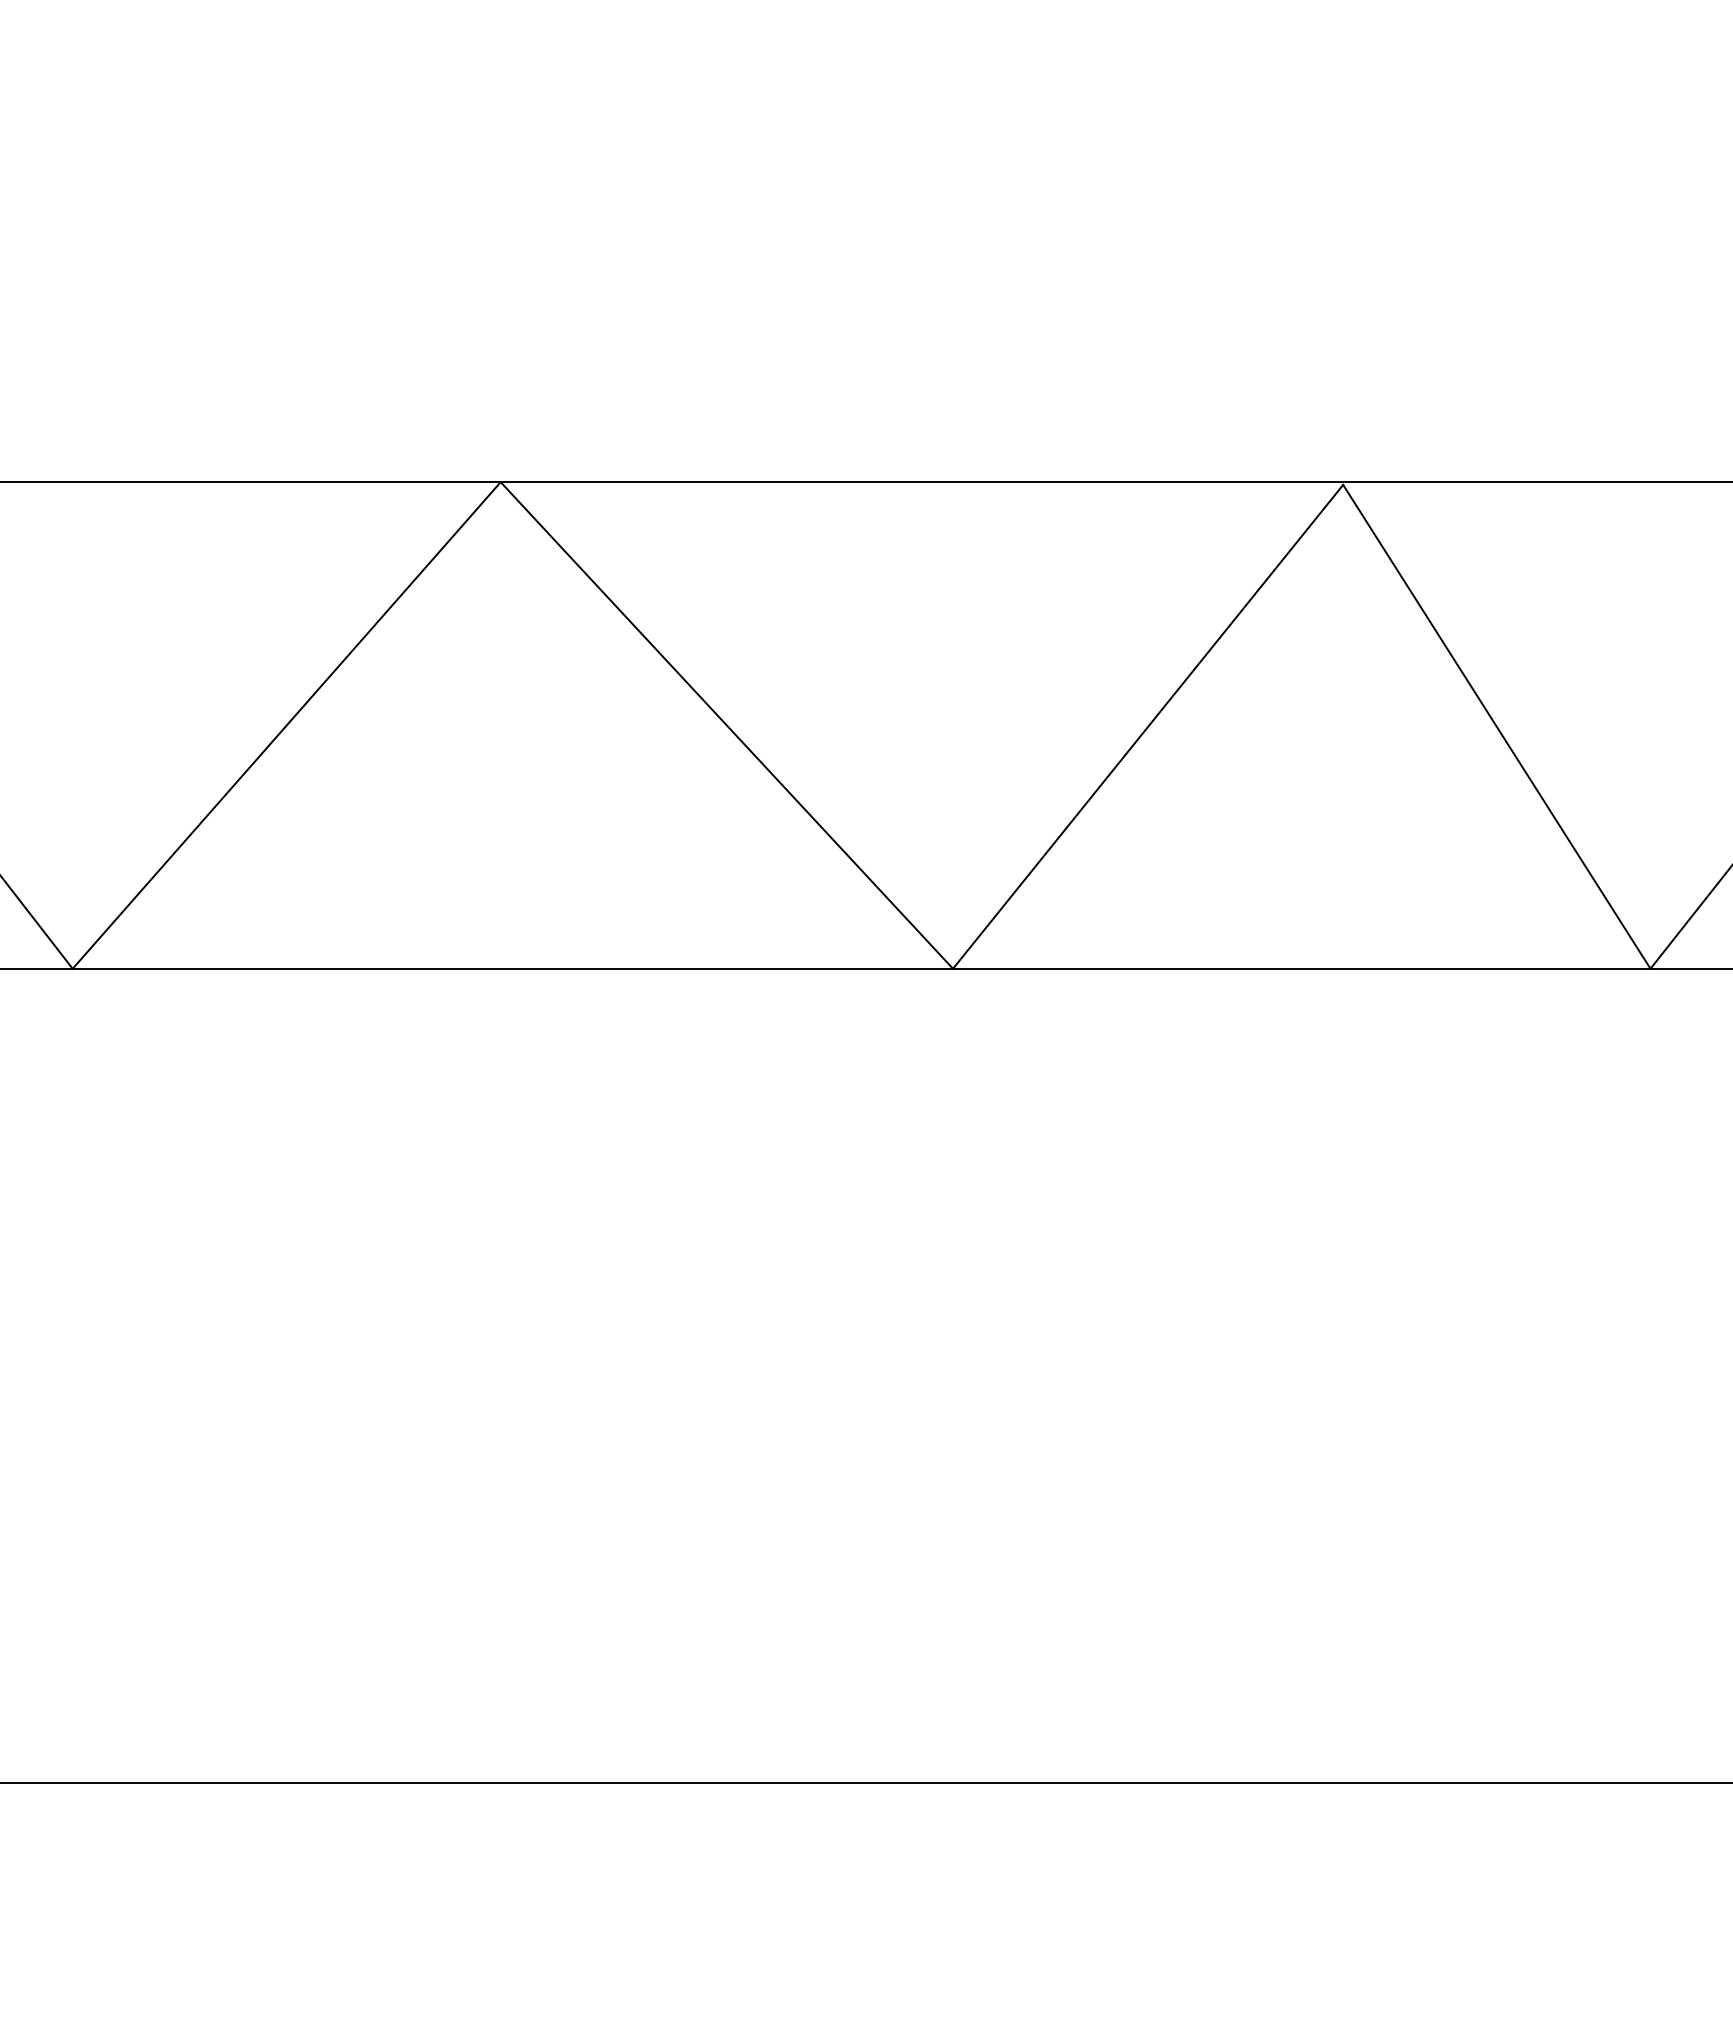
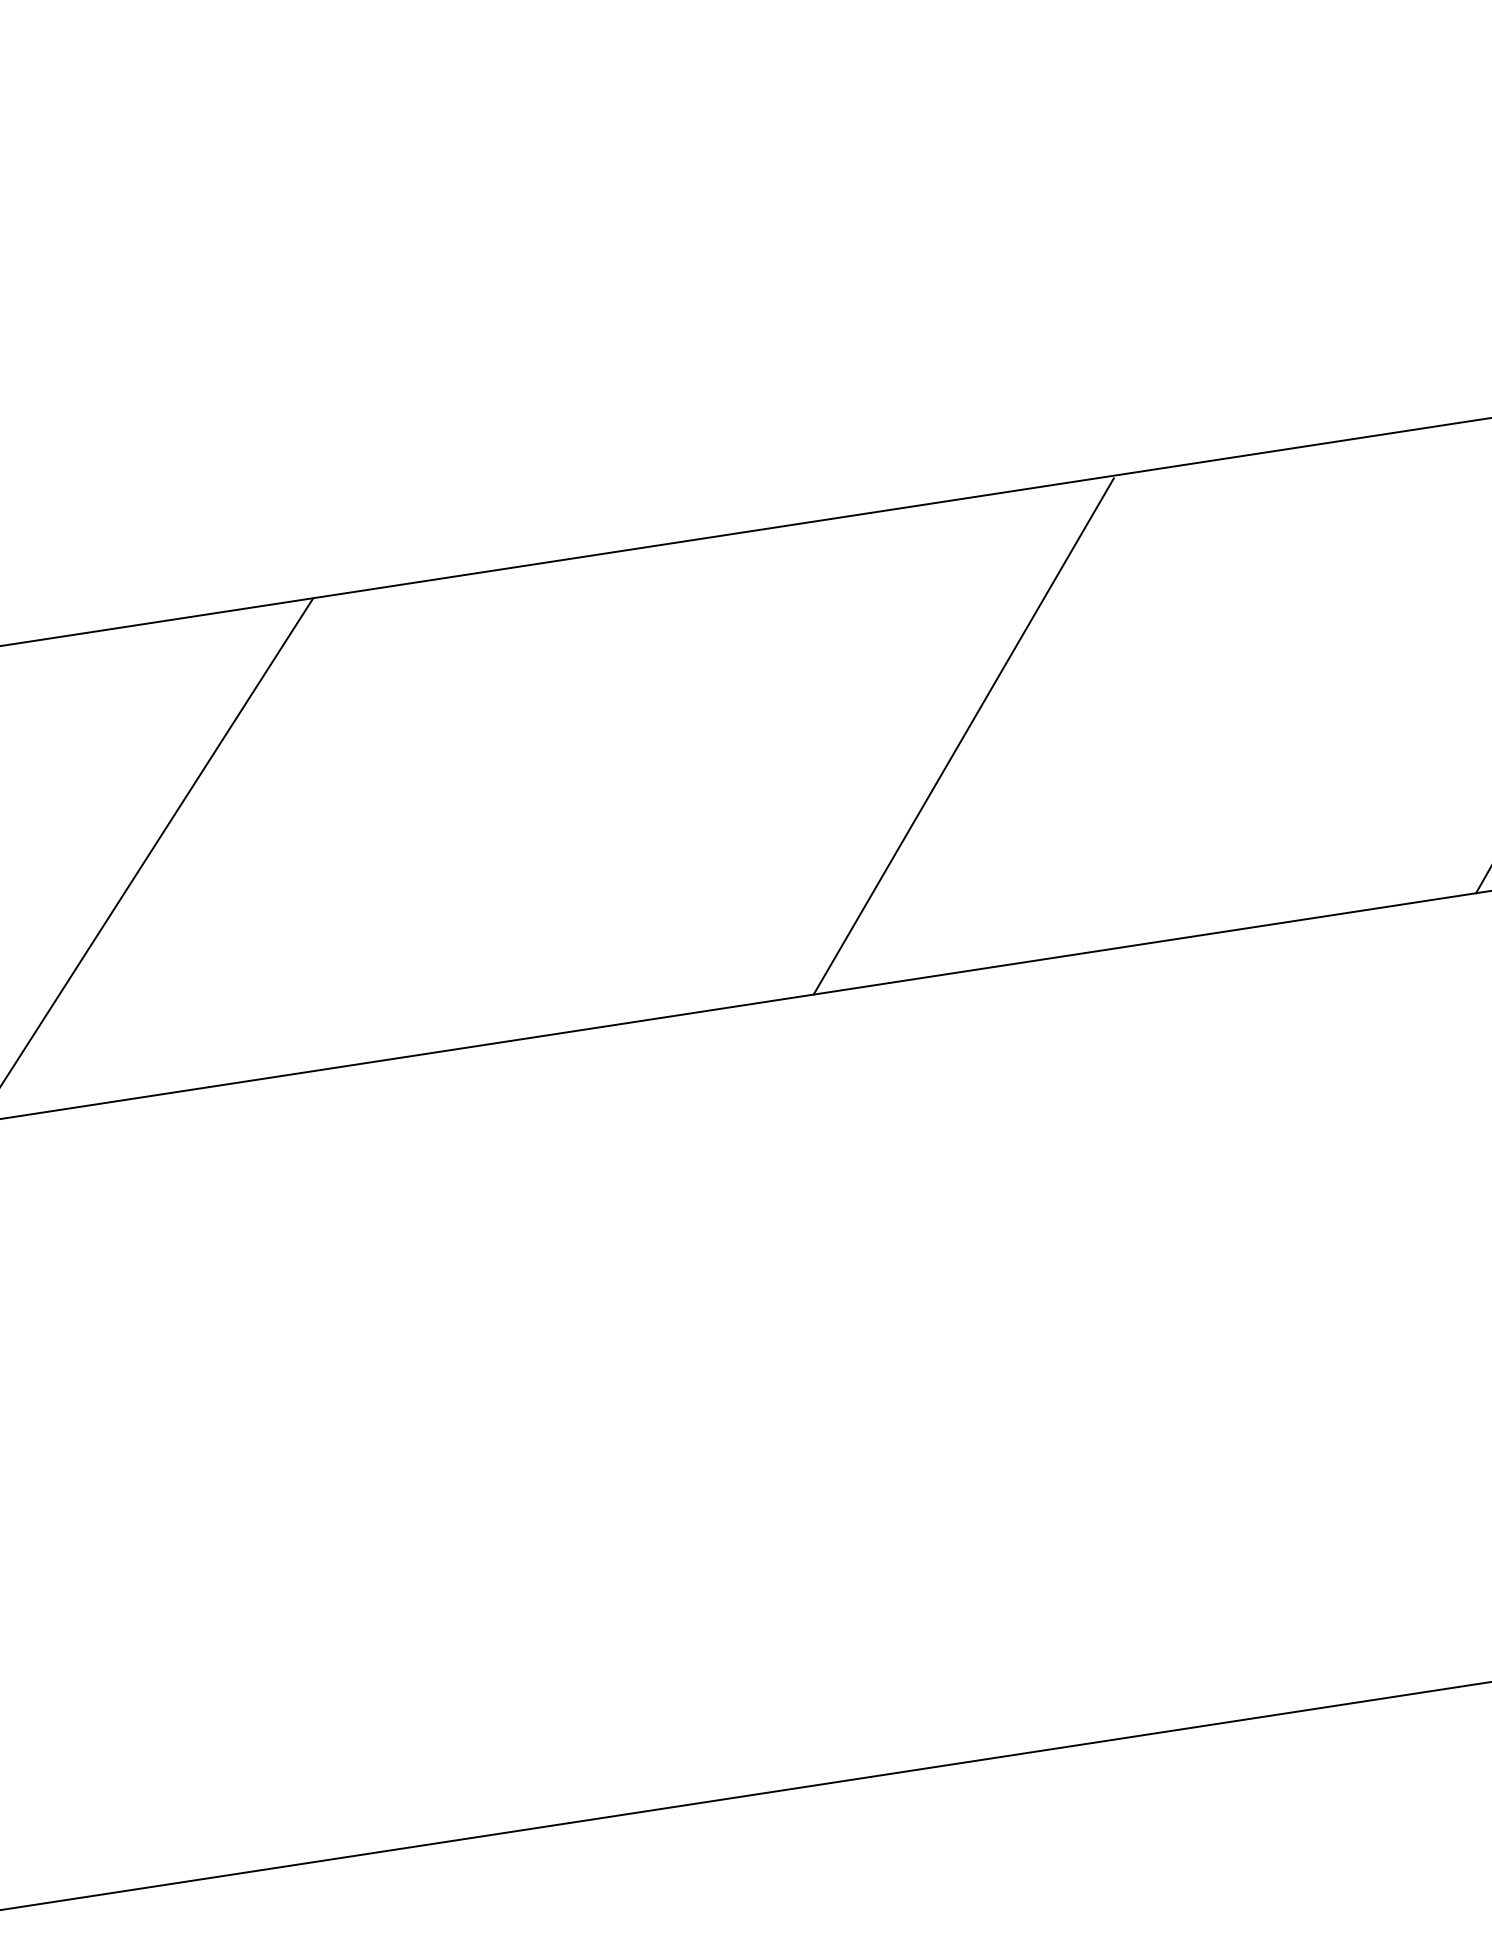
line: (726, 725) -> (563, 796), removed
line: (1496, 726) -> (1294, 685), removed

